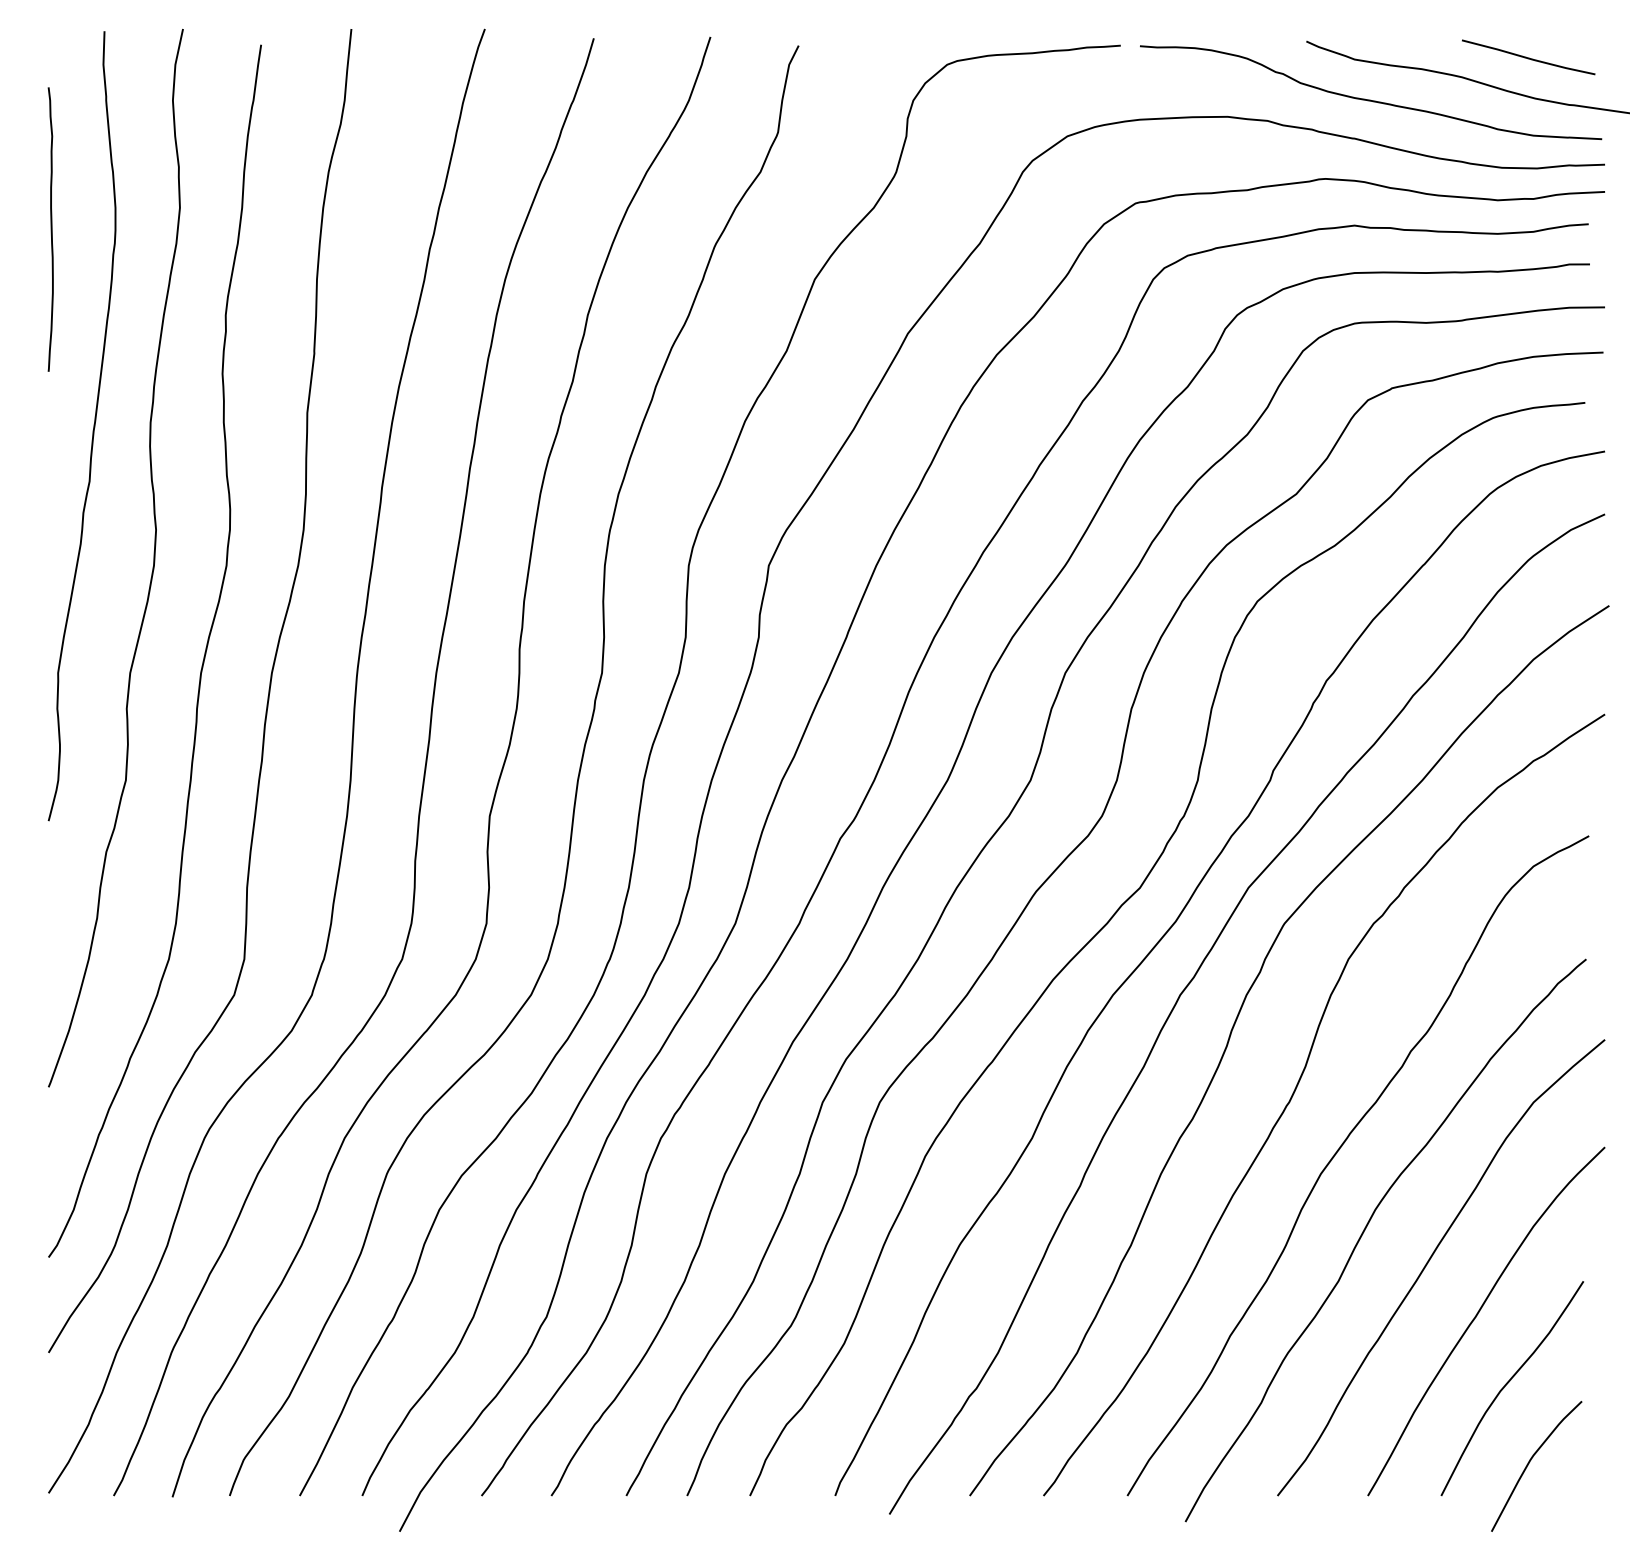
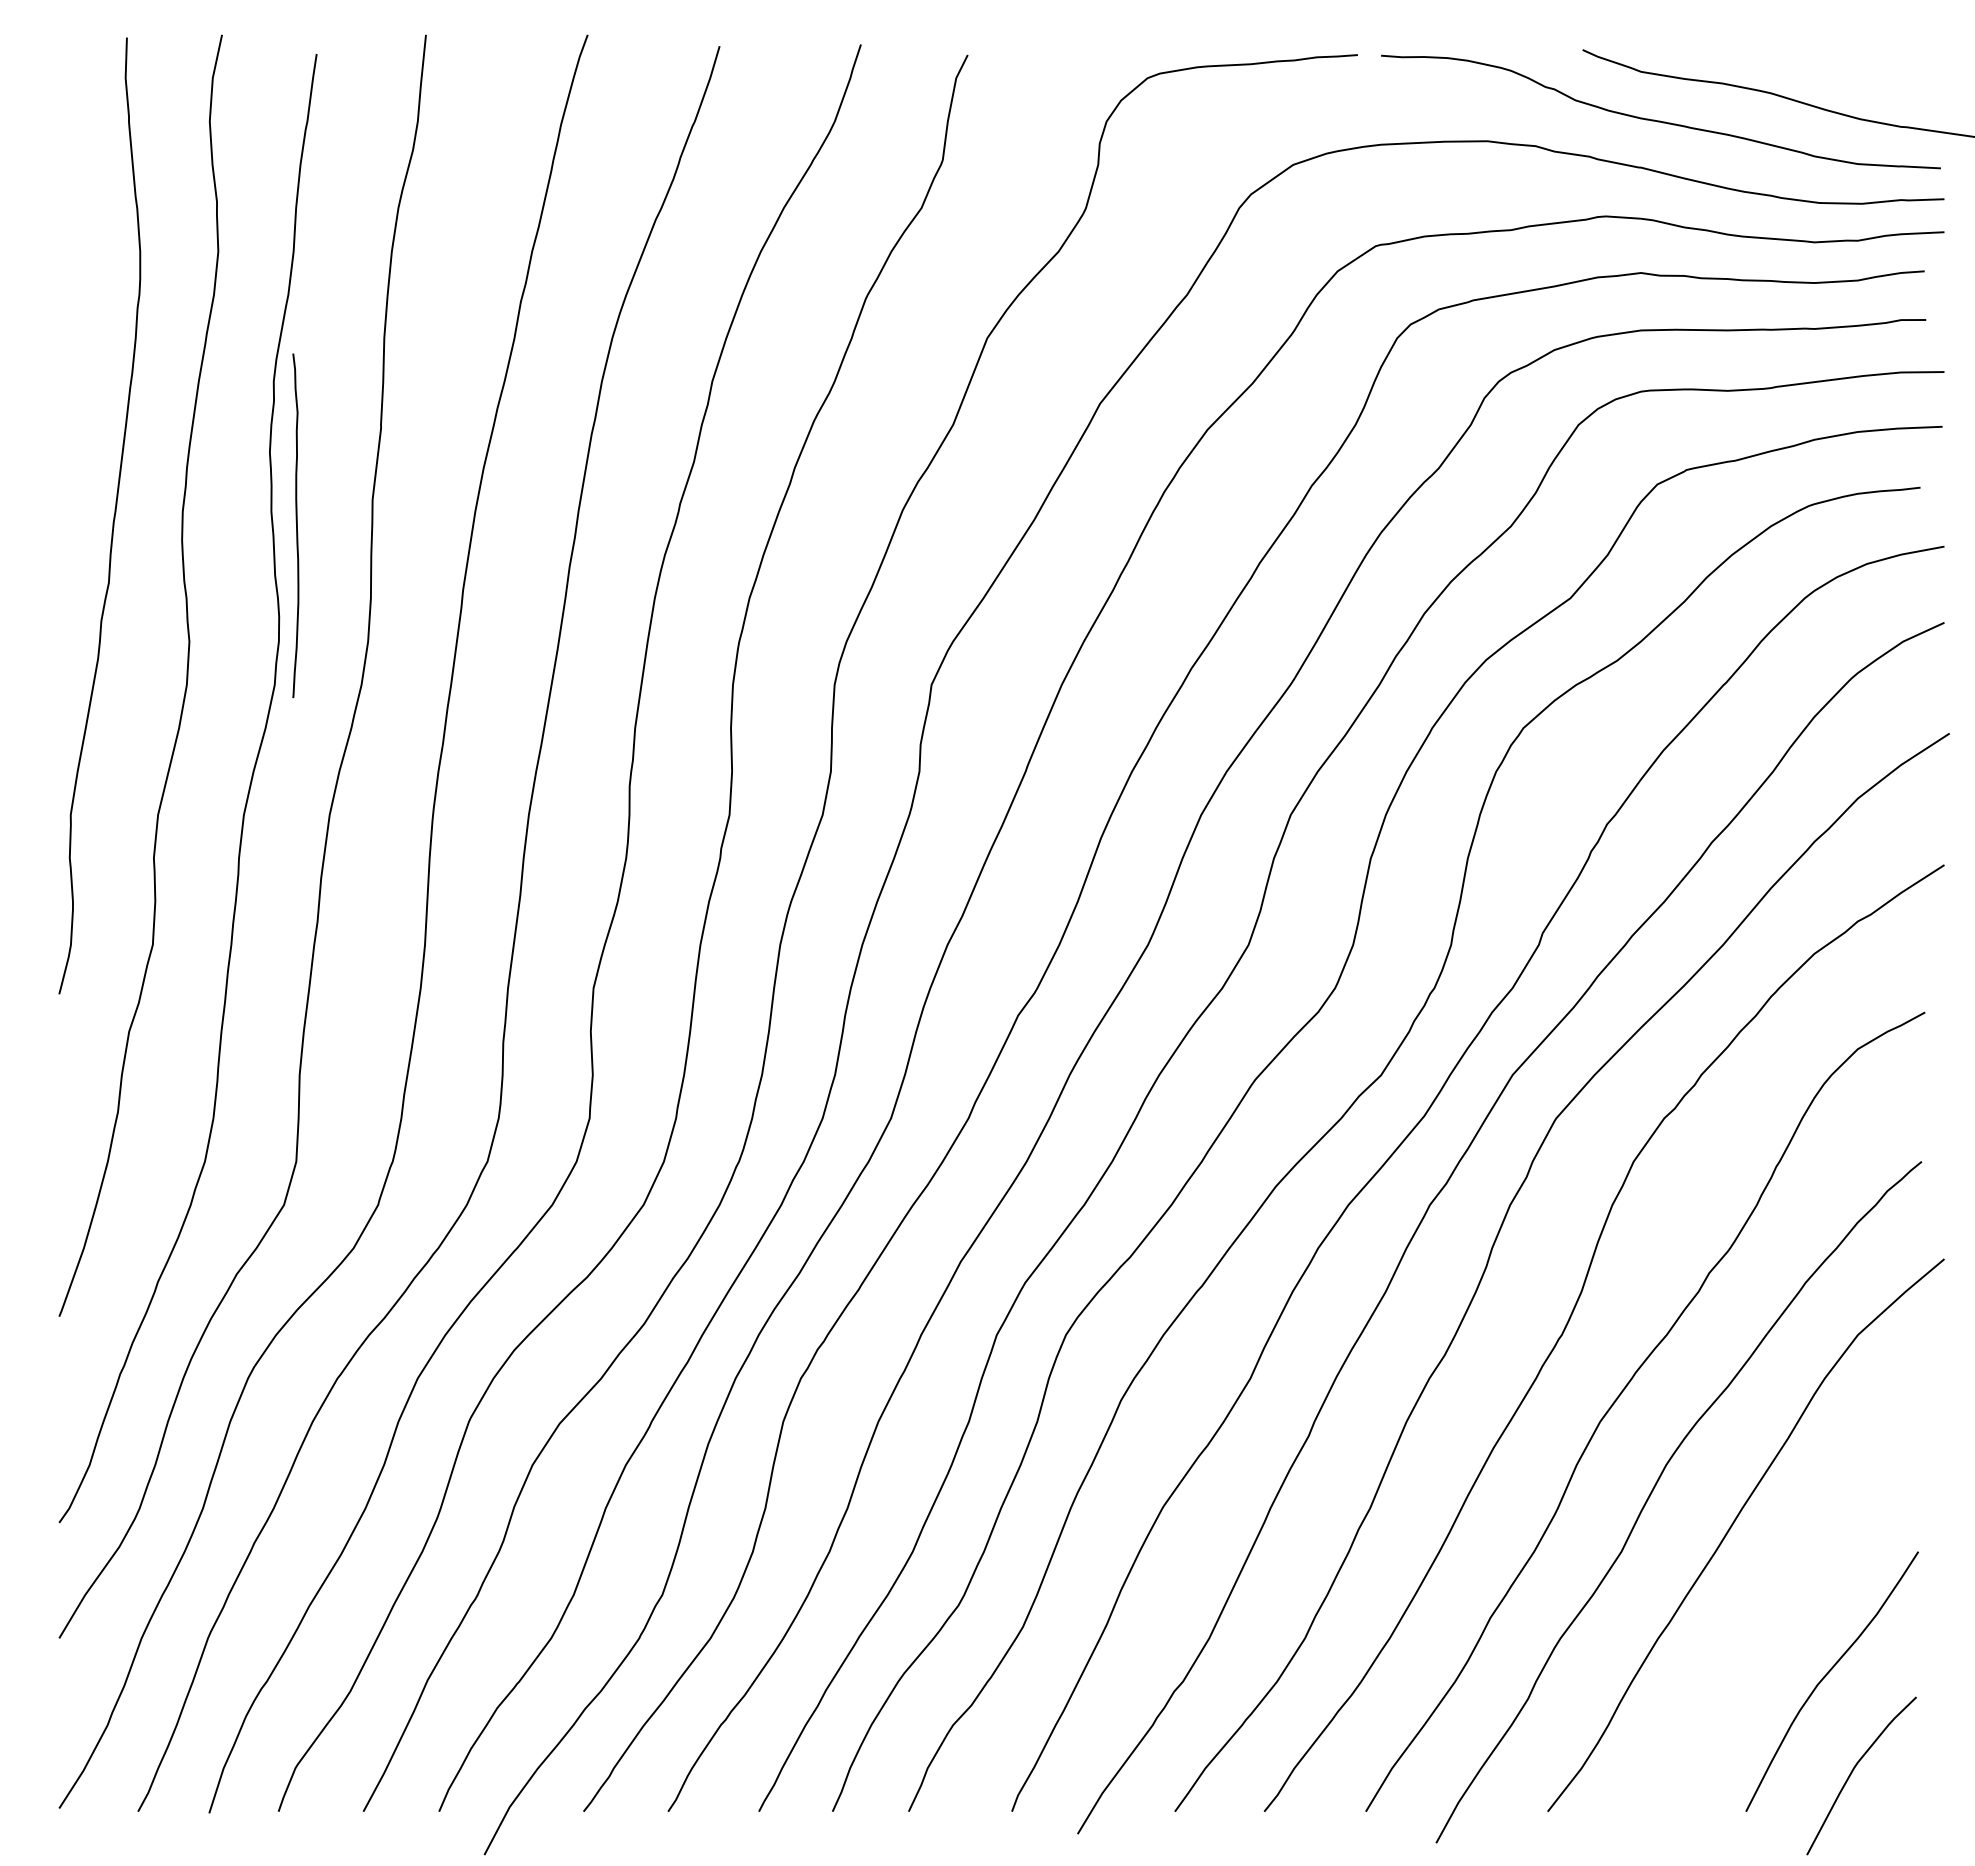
line: (1528, 57) -> (1851, 69), removed
curve: (51, 229) -> (296, 525), moved
curve: (1477, 1314) -> (1790, 1592), removed

